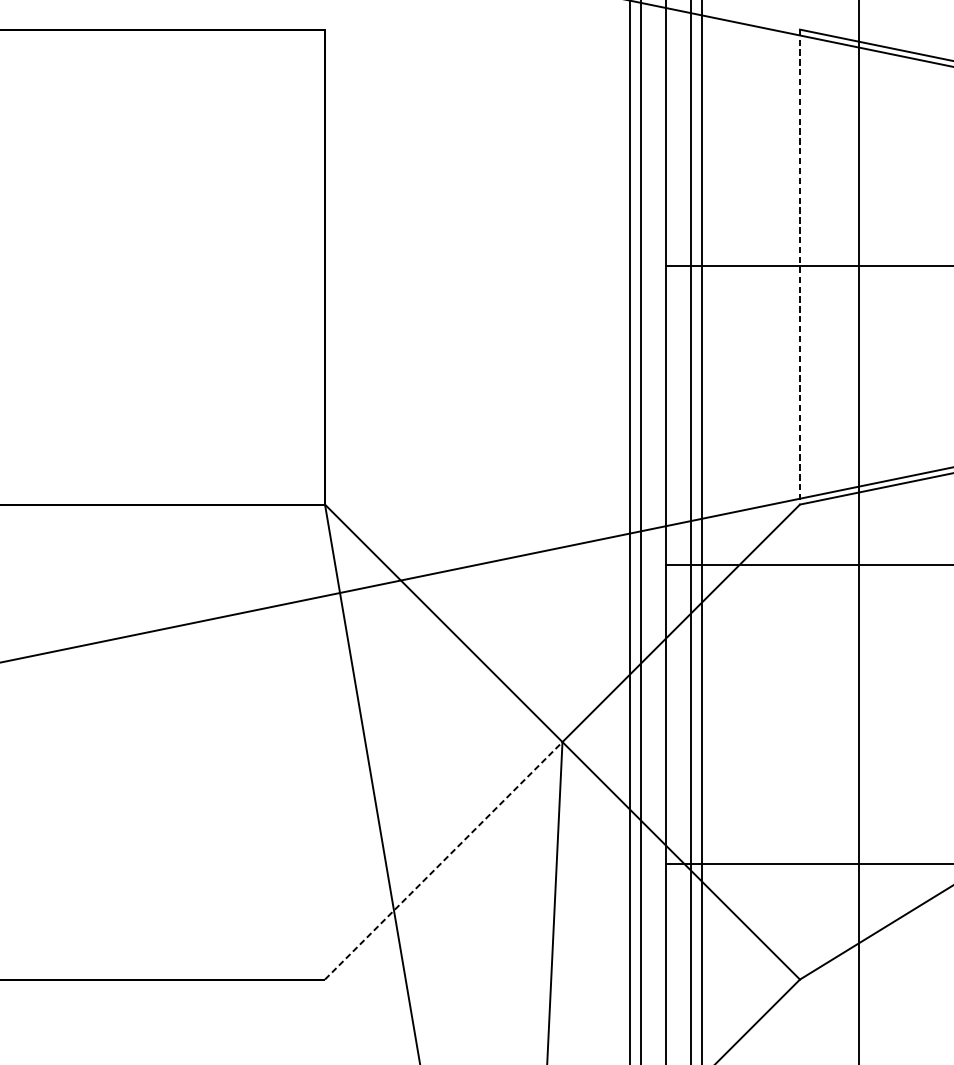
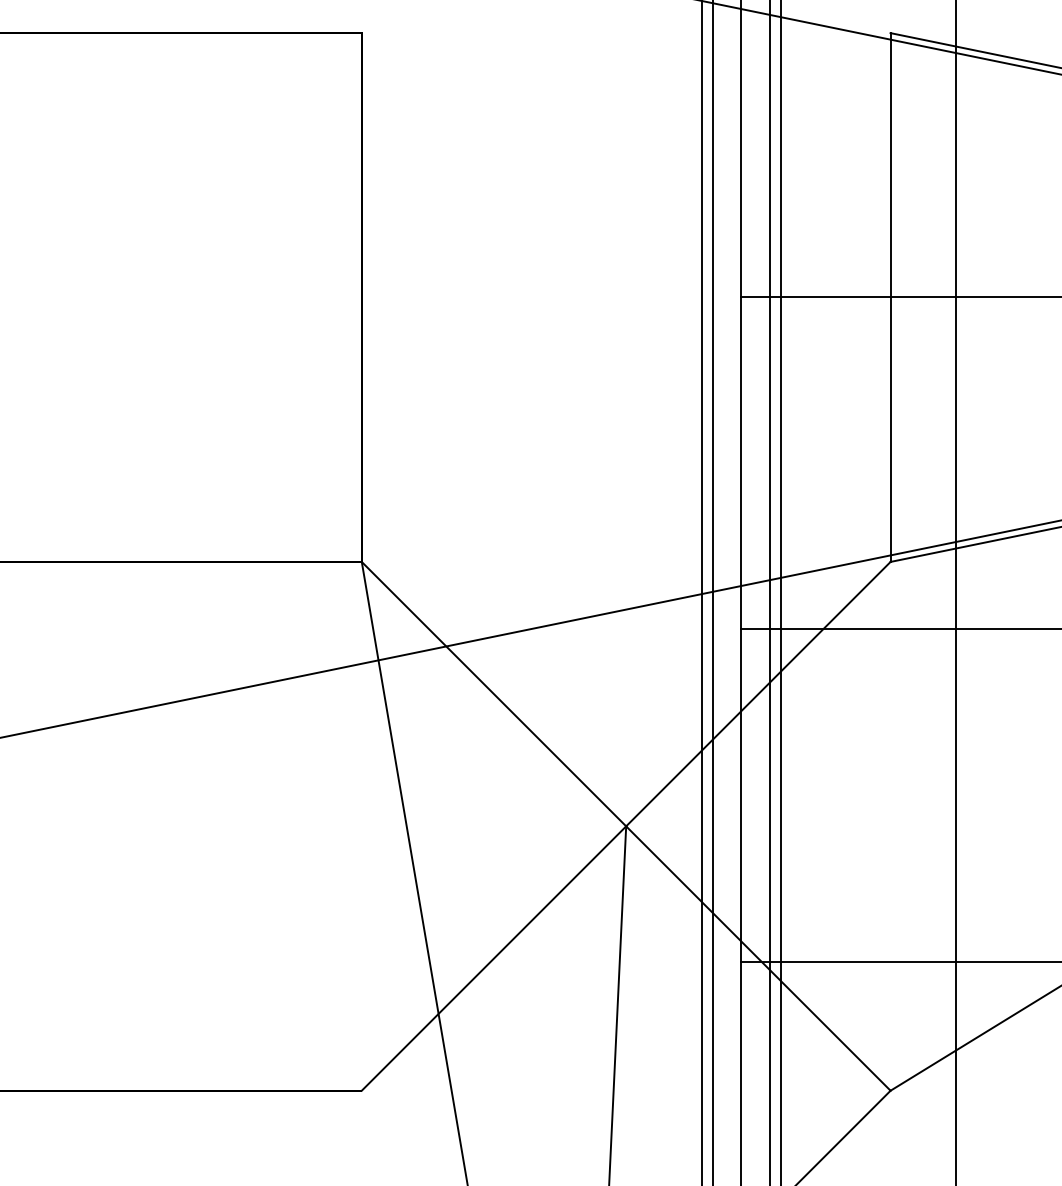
line: (799, 267) -> (890, 298), dashed -> solid
line: (443, 860) -> (493, 958), dashed -> solid

